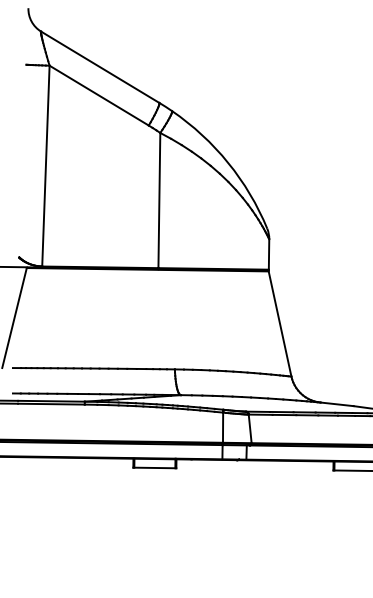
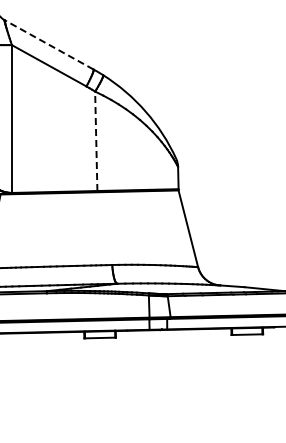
line: (100, 66) -> (49, 44), solid -> dashed
line: (159, 200) -> (96, 141), solid -> dashed

